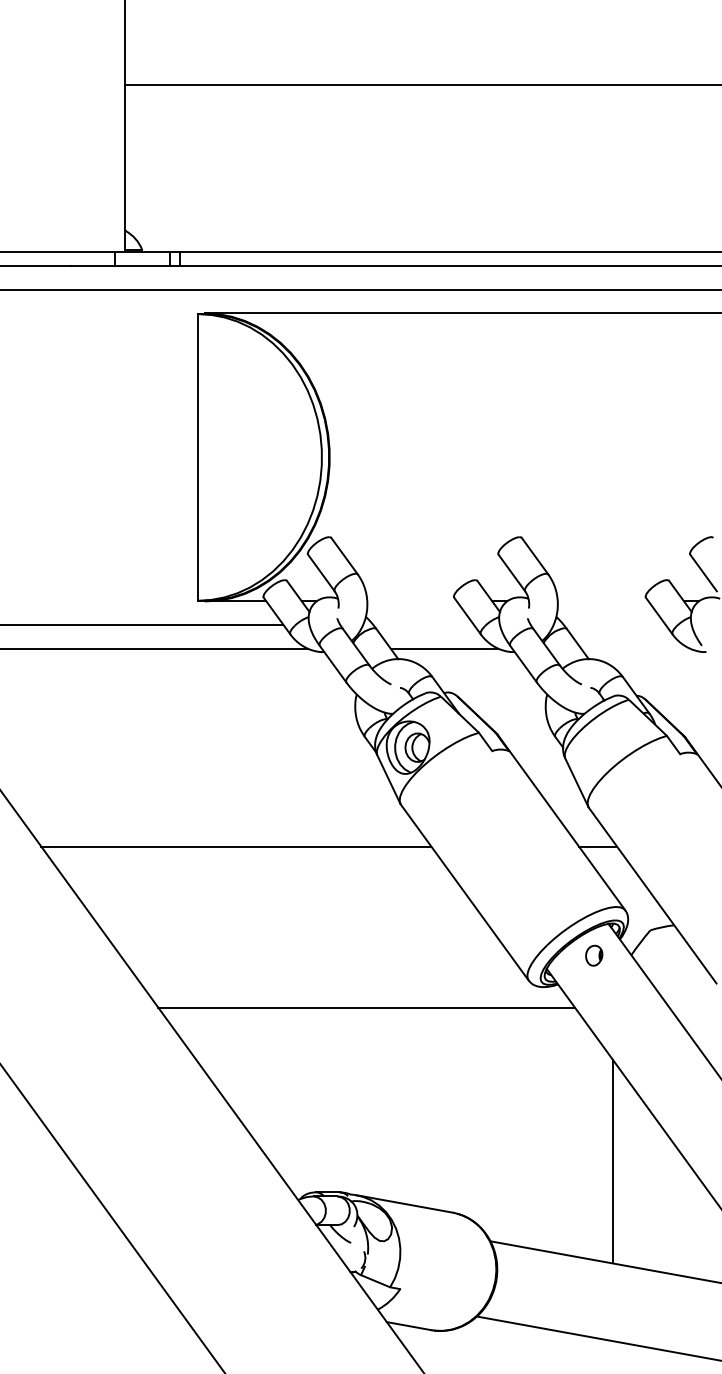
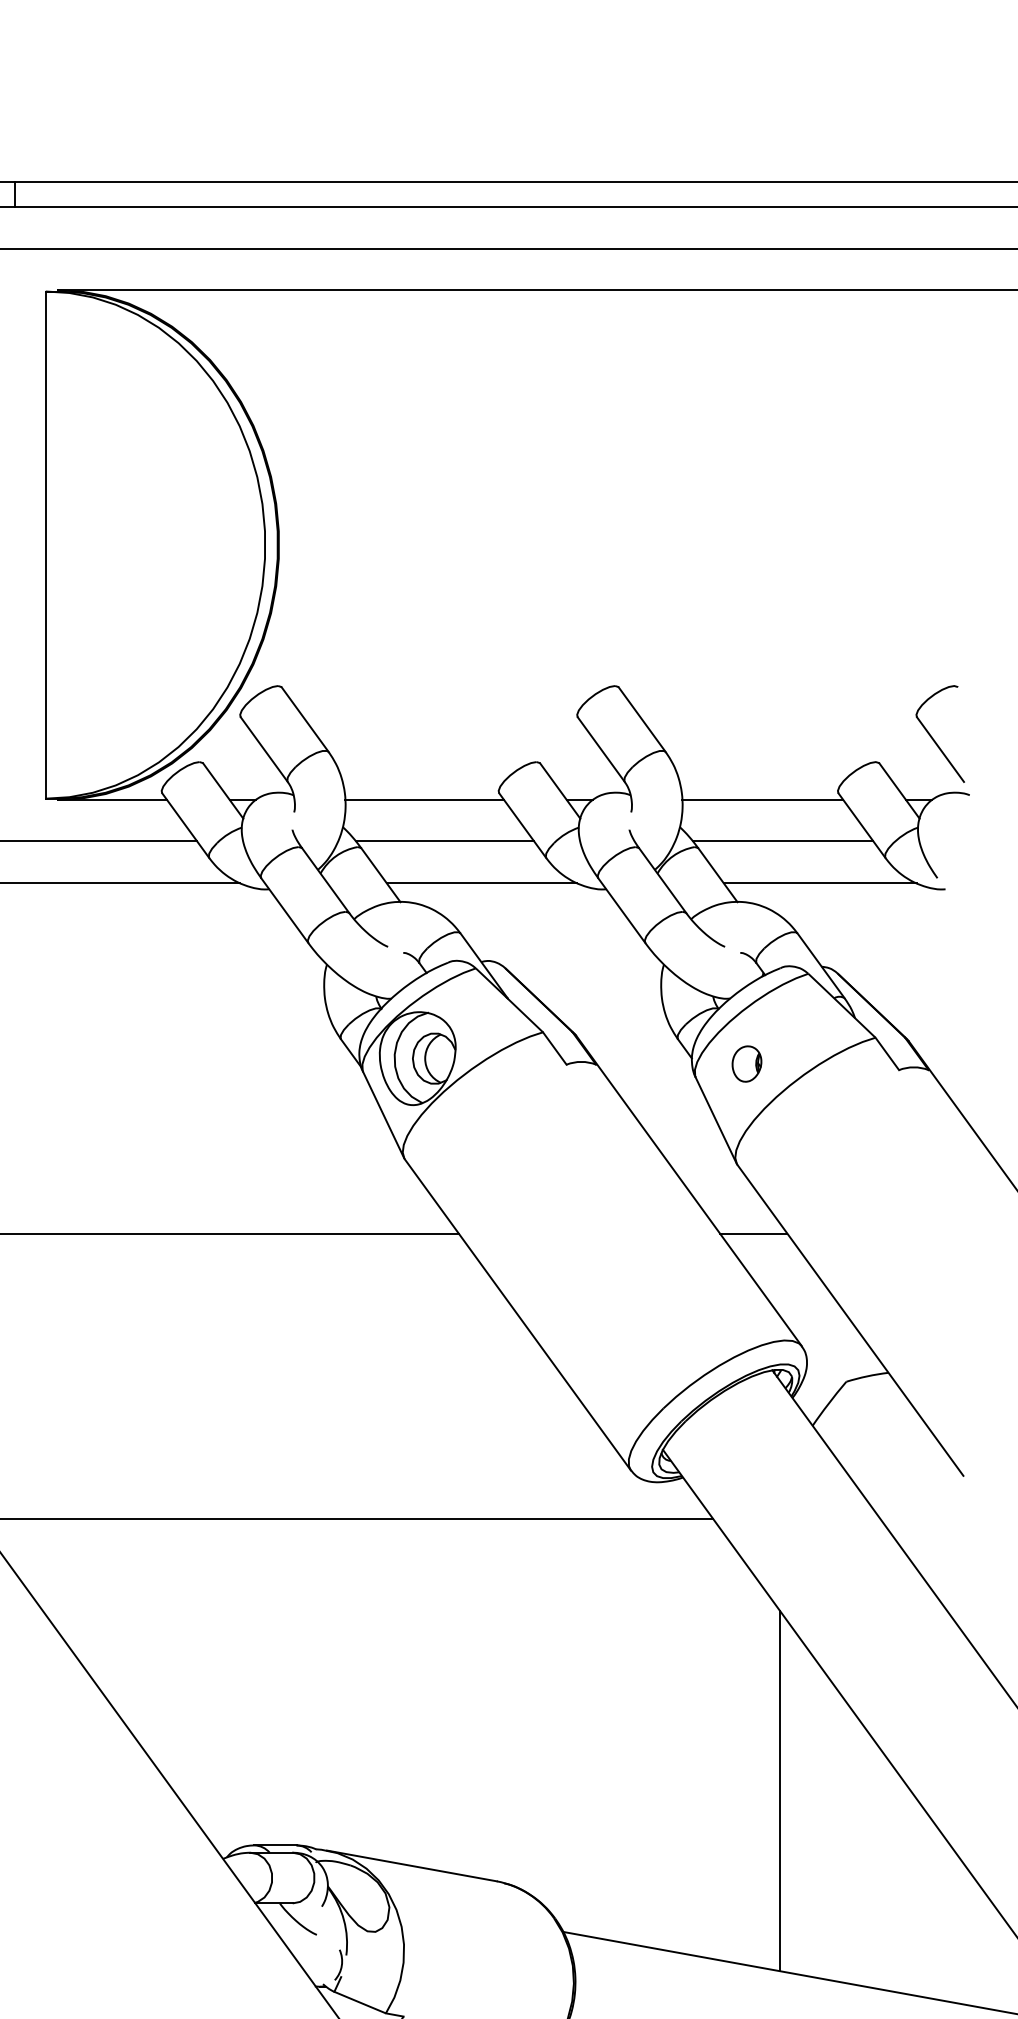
line: (411, 601) -> (423, 799), added
line: (602, 601) -> (761, 799), added
line: (423, 624) -> (444, 840), added
line: (614, 624) -> (782, 840), added
line: (635, 648) -> (820, 883), added
part: (594, 955) -> (747, 1063), moved

